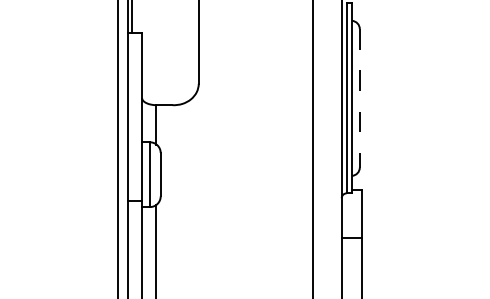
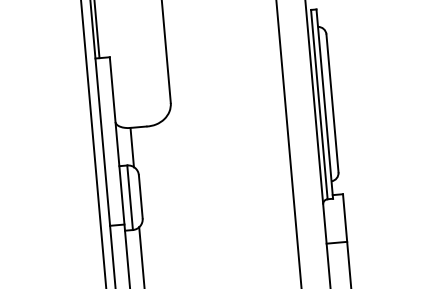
line: (359, 98) -> (332, 103), dashed -> solid

